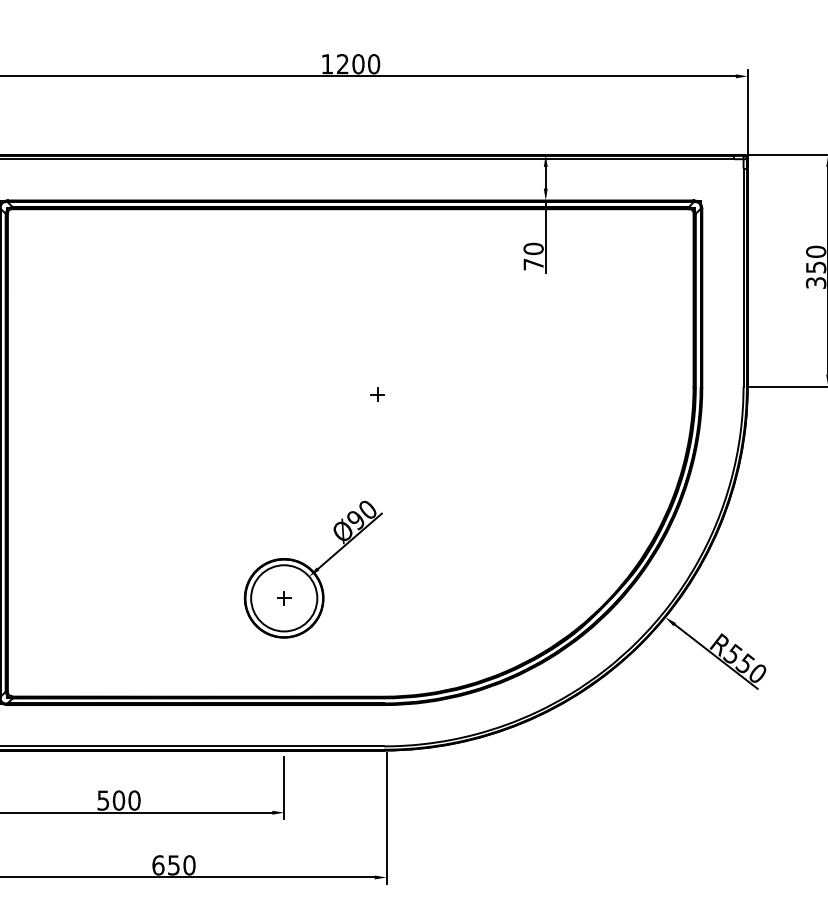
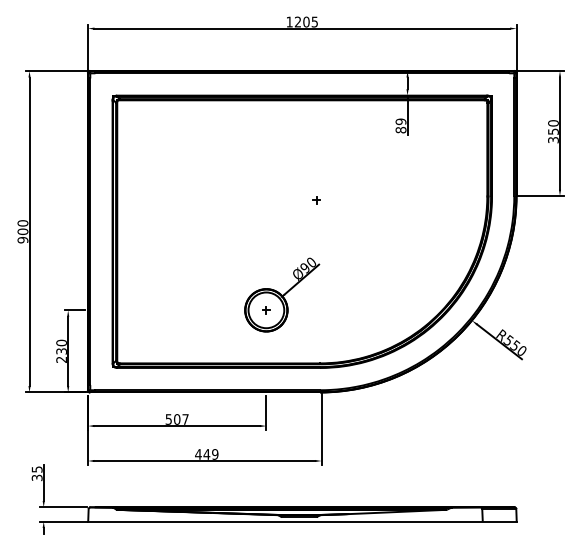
text: (373, 63) -> (314, 21), 1200 -> 1205
text: (532, 255) -> (400, 125), 70 -> 89
text: (134, 800) -> (185, 419), 500 -> 507
text: (173, 865) -> (206, 454), 650 -> 449

